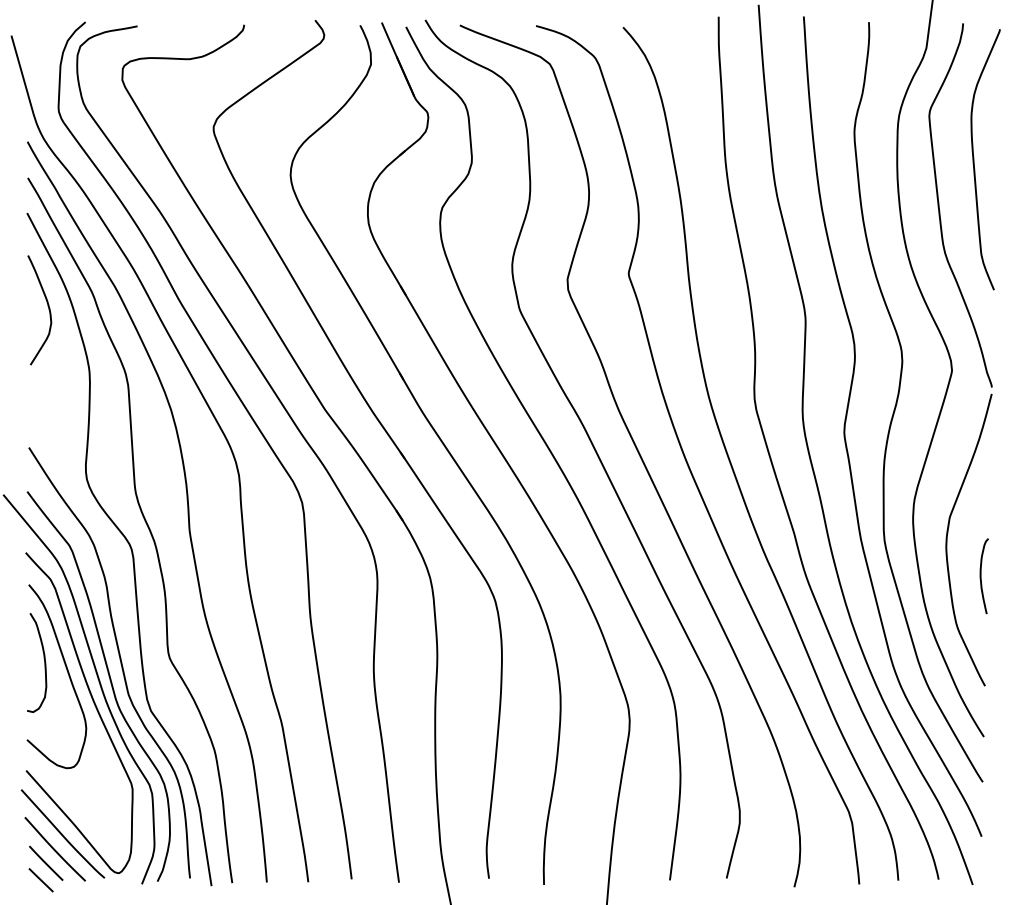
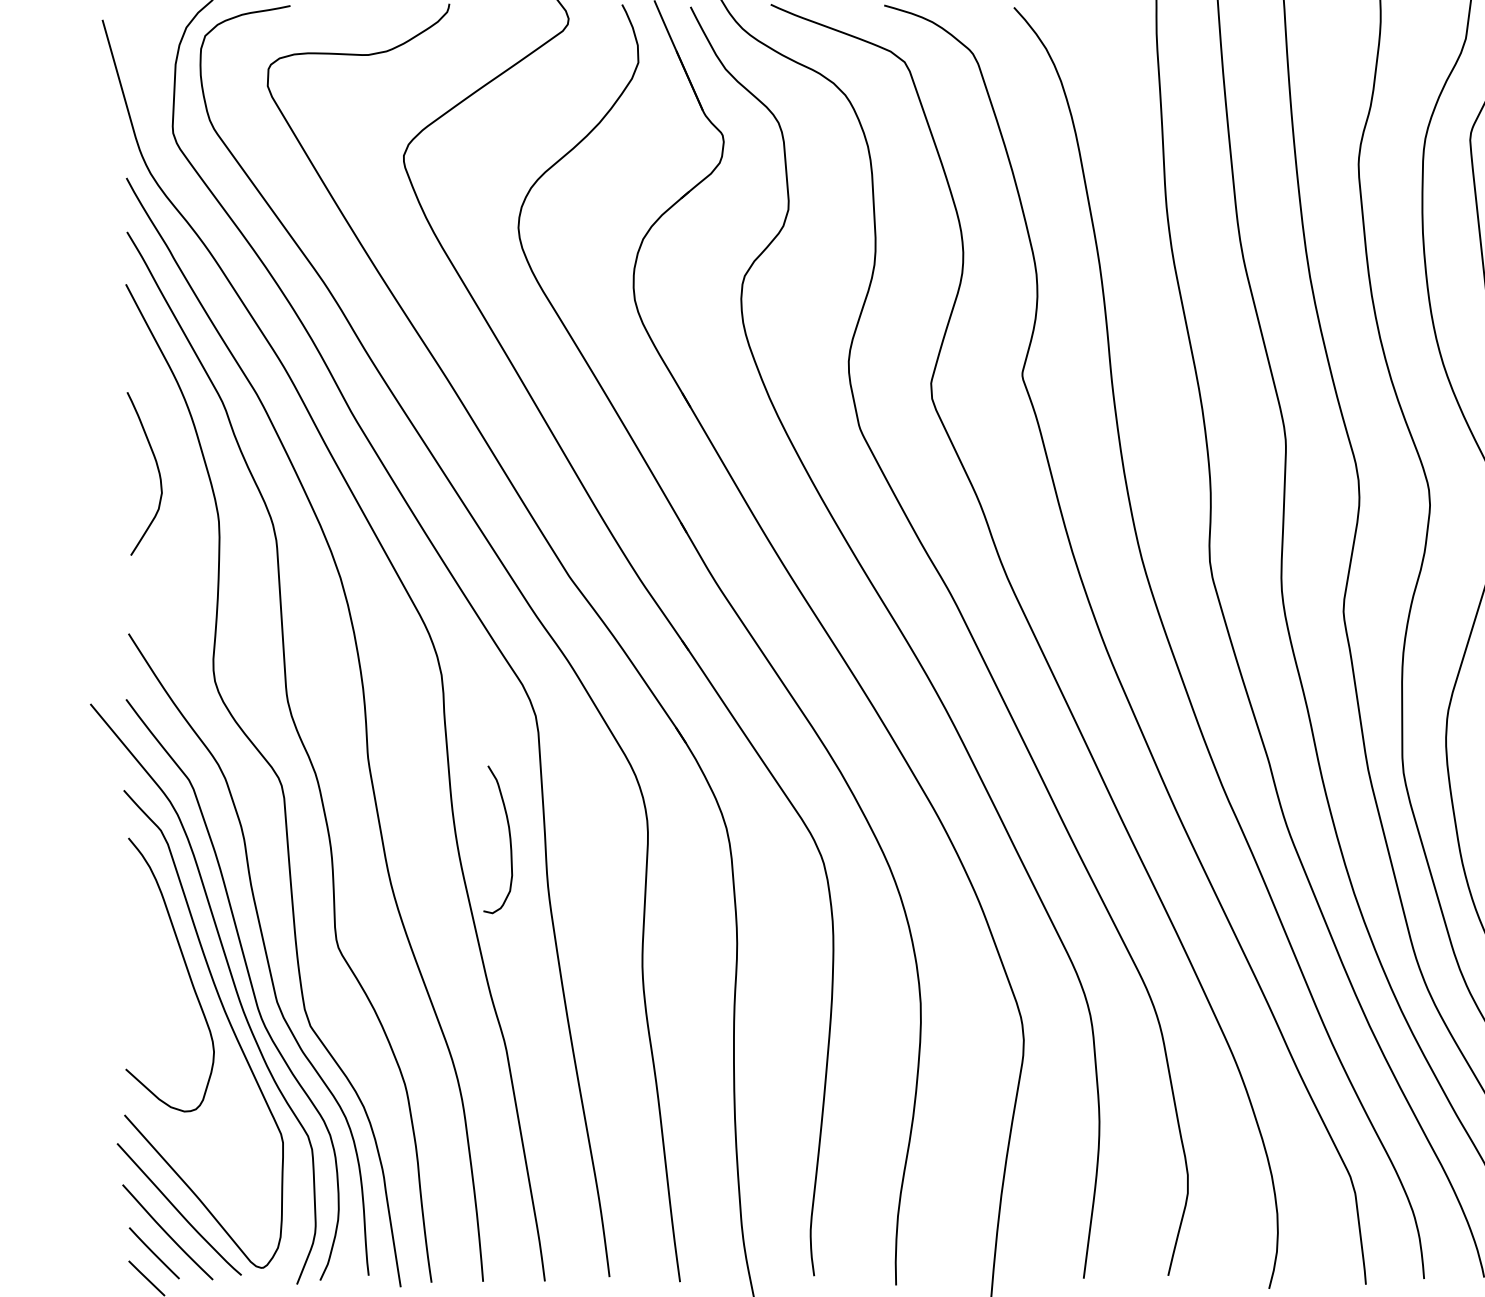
curve: (47, 306) -> (156, 468), moved
curve: (44, 662) -> (509, 839), moved

